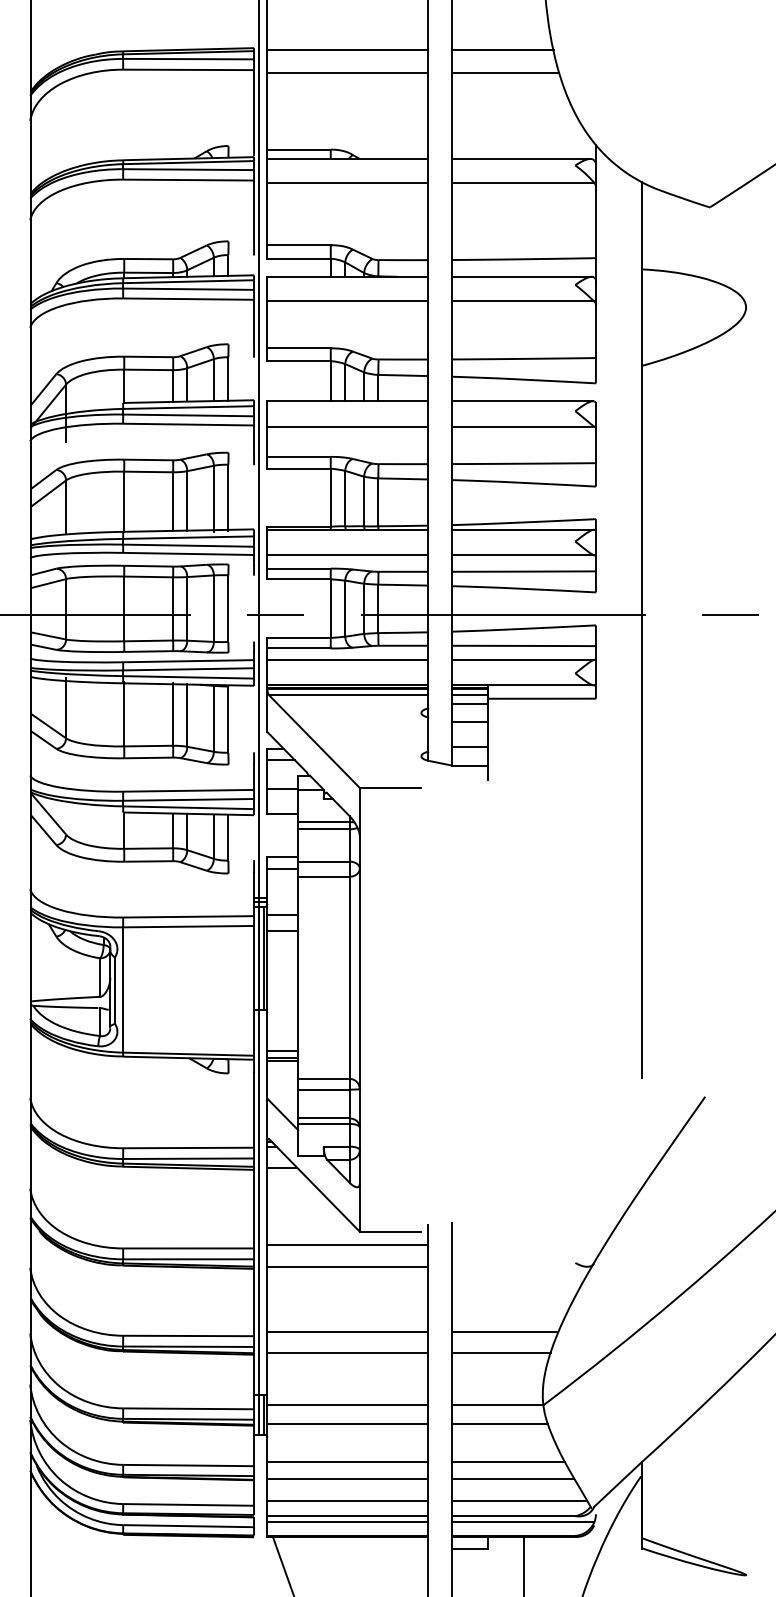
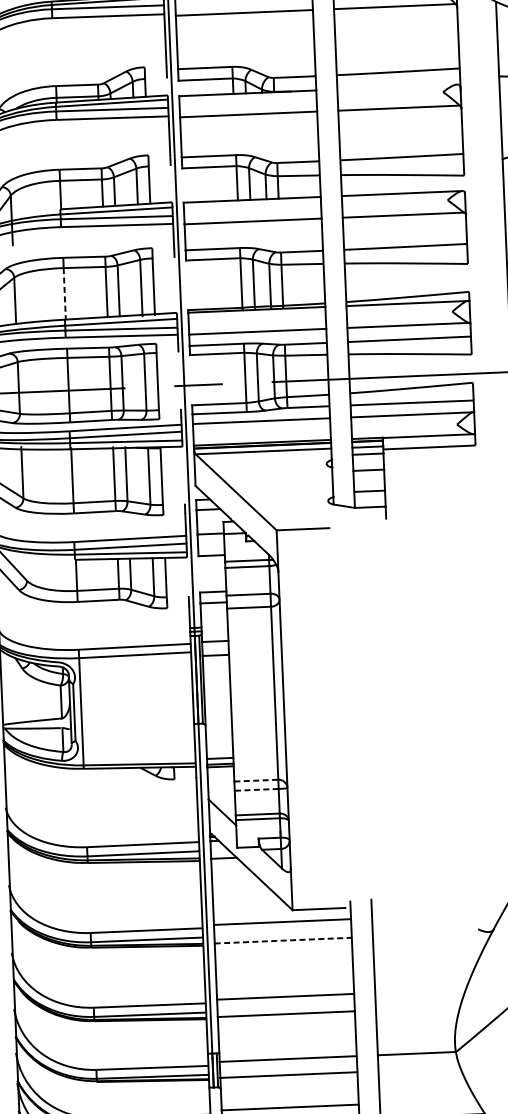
line: (521, 276) -> (396, 86), removed
line: (124, 502) -> (65, 294), solid -> dashed
line: (323, 1078) -> (256, 780), solid -> dashed
line: (323, 1089) -> (256, 789), solid -> dashed
line: (347, 1266) -> (283, 940), solid -> dashed
line: (505, 1332) -> (420, 991), removed
line: (501, 1352) -> (418, 1008), removed
line: (500, 1423) -> (419, 1069), removed
line: (508, 1461) -> (428, 1101), removed

